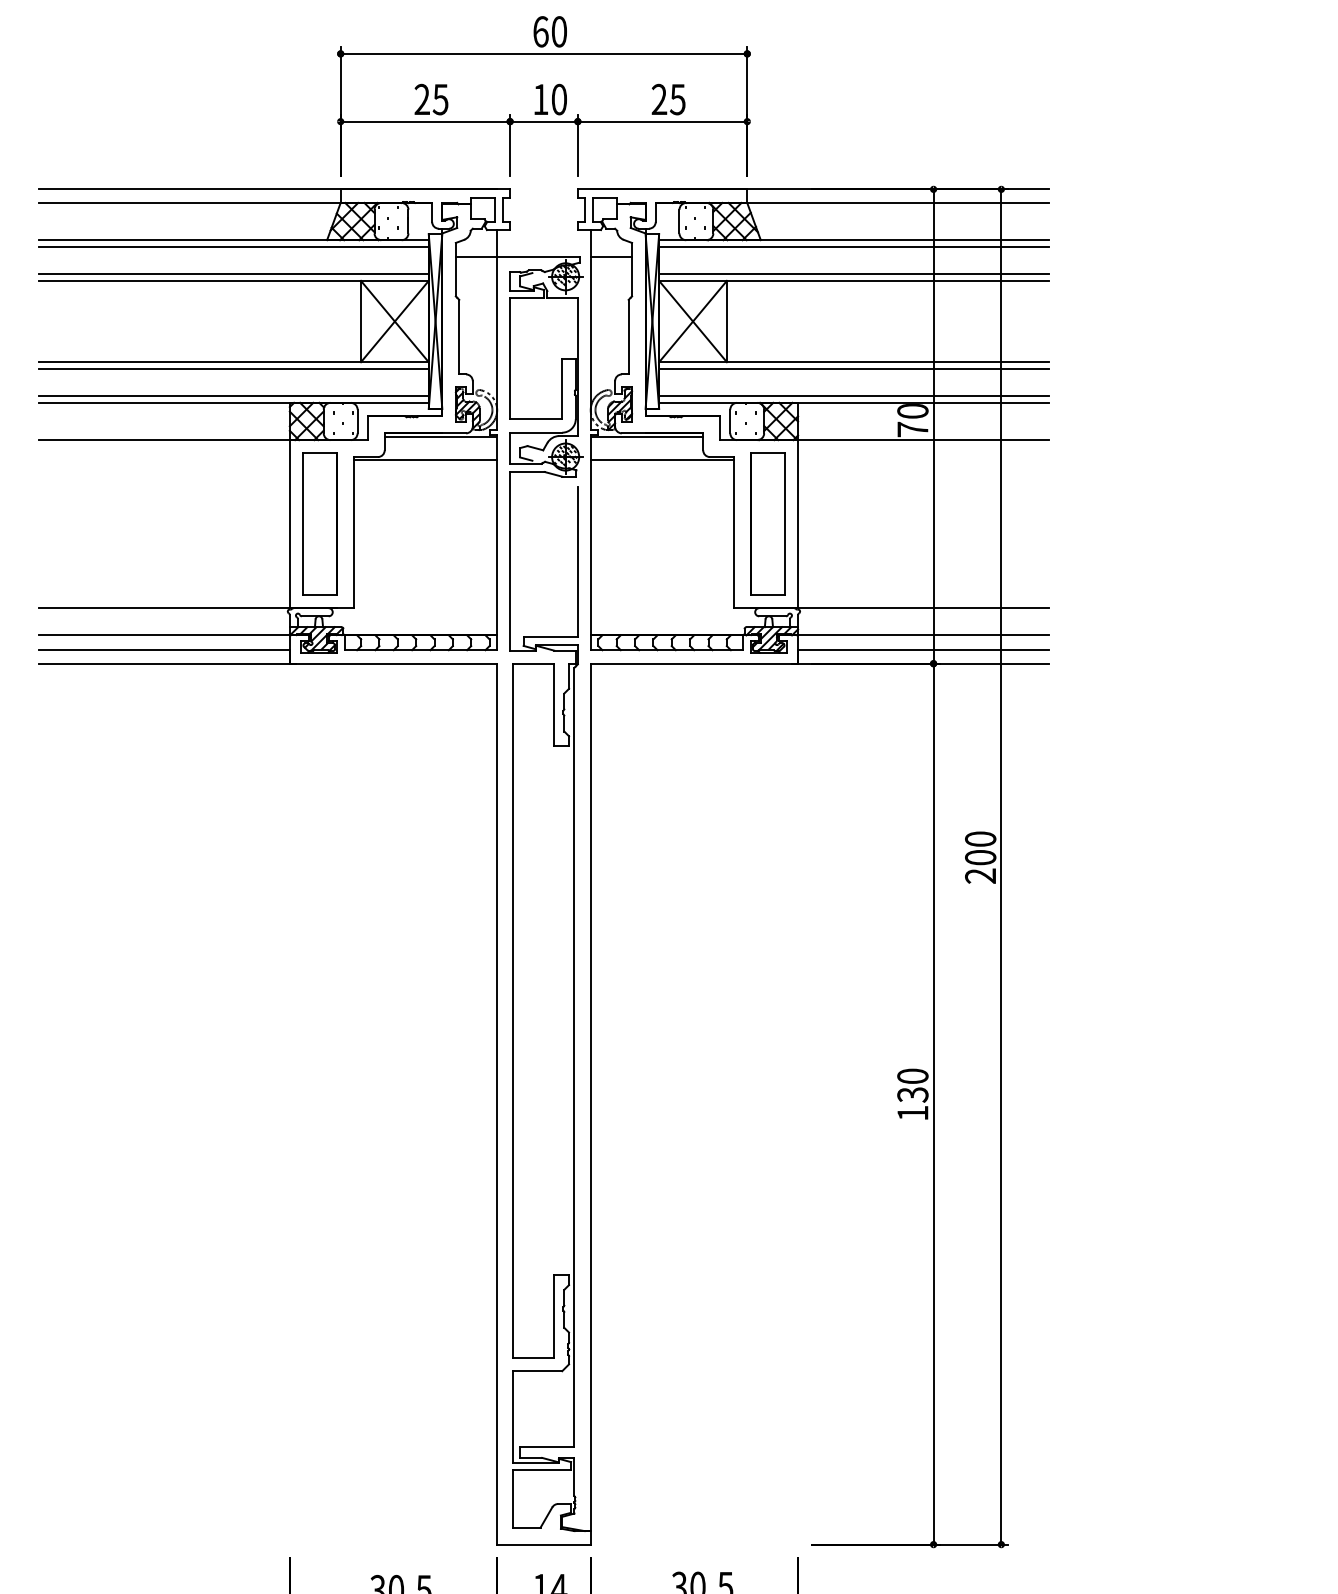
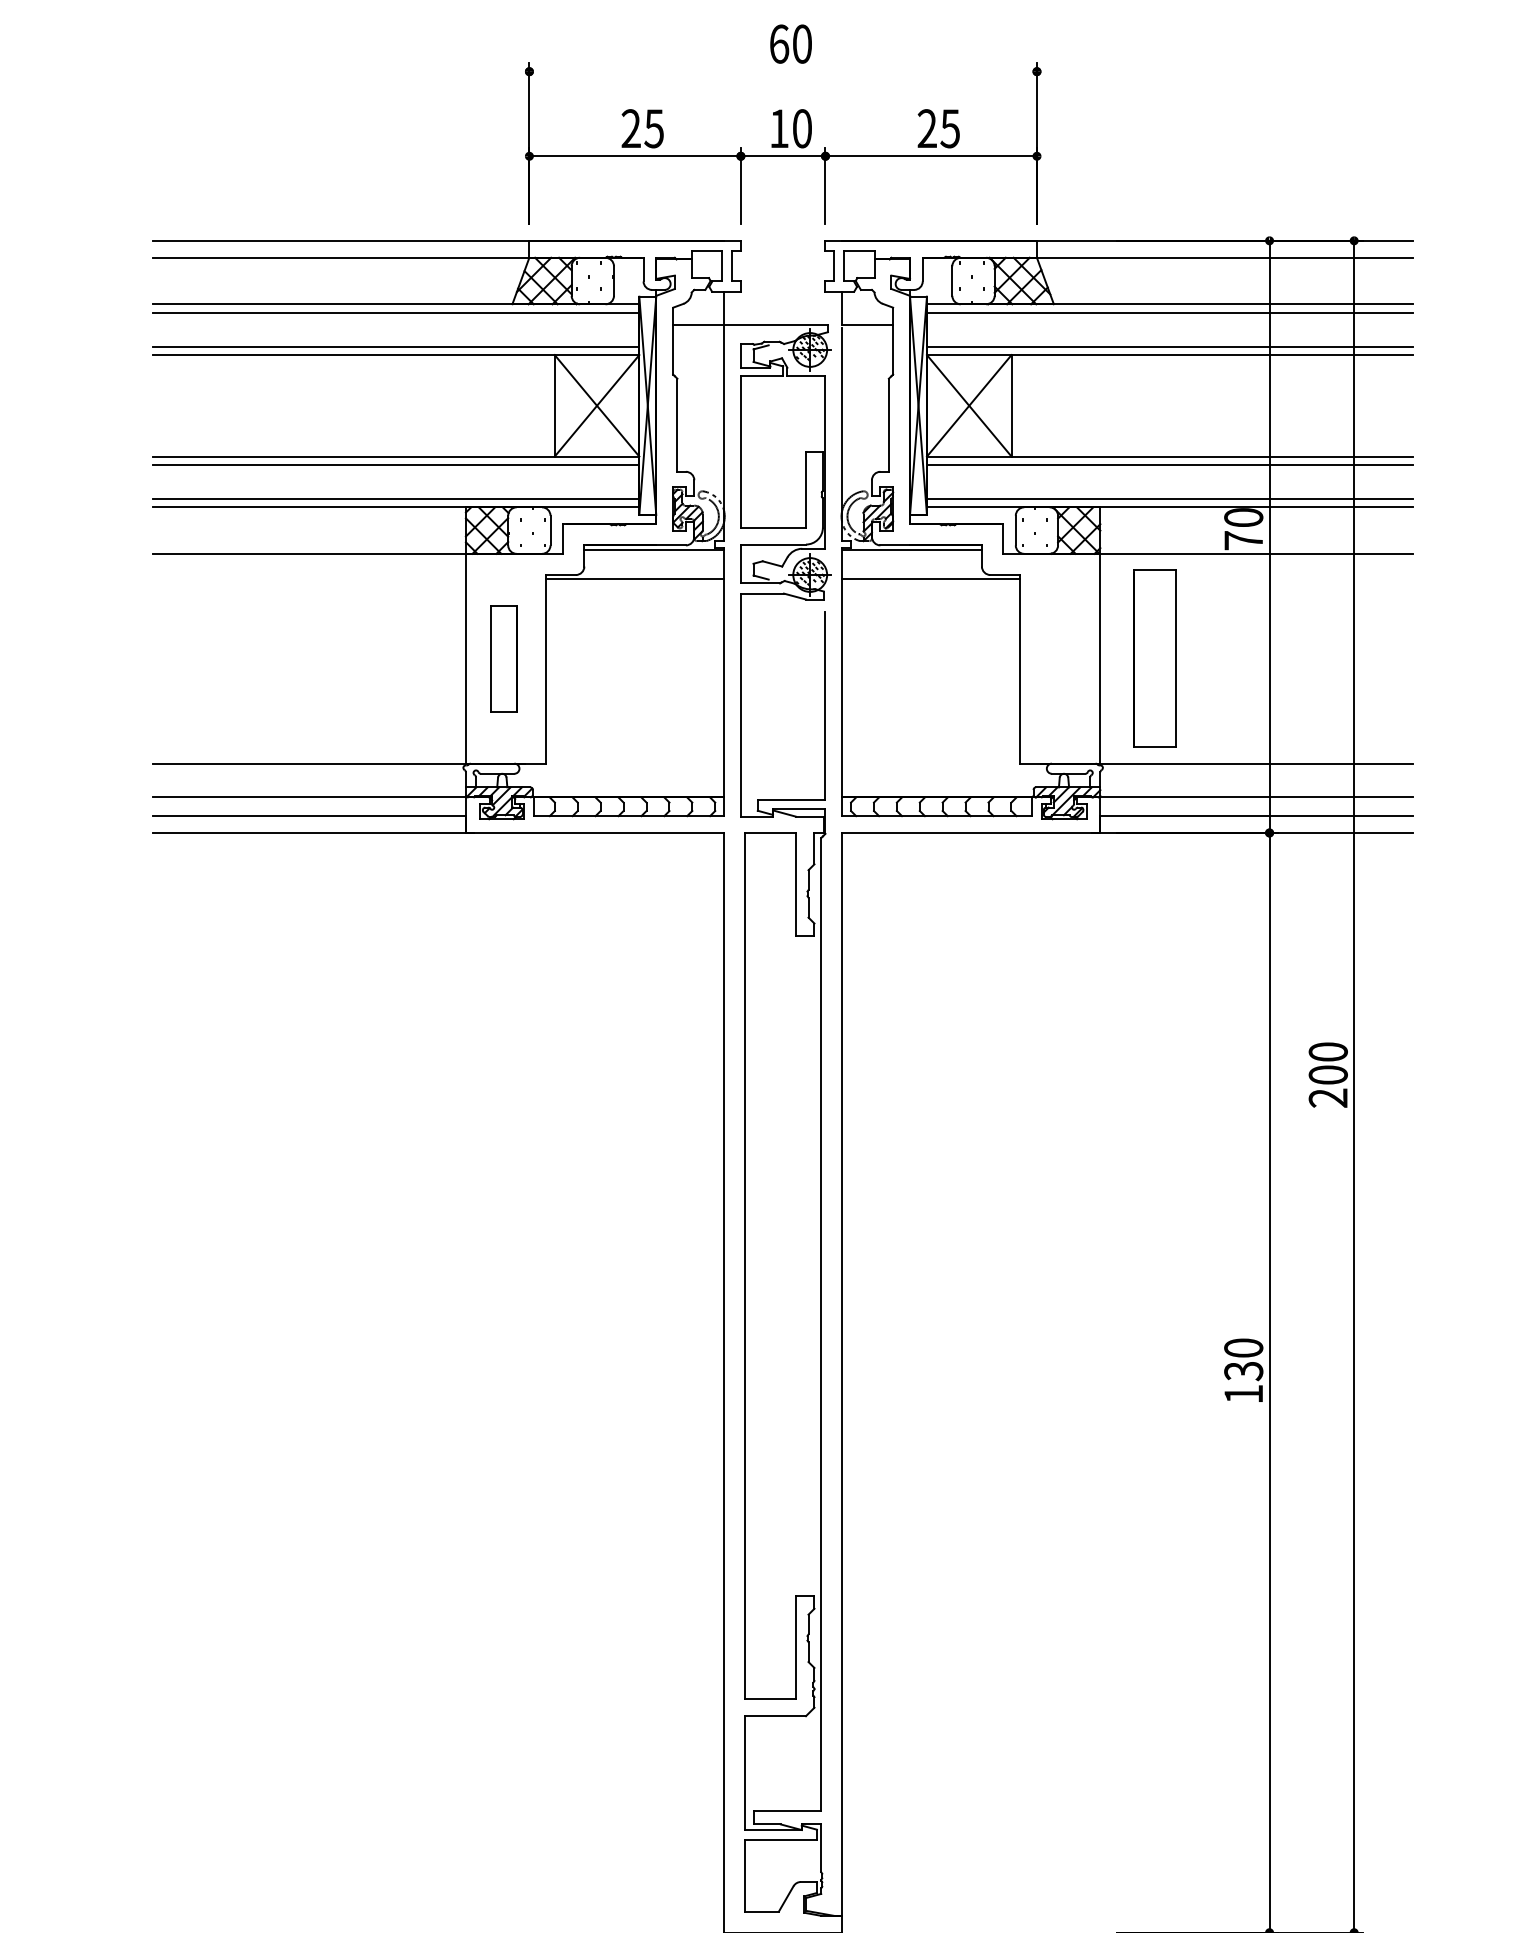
line: (543, 53) -> (782, 71), removed
part: (319, 523) -> (502, 657), size x0.6
part: (767, 523) -> (1154, 657), moved

